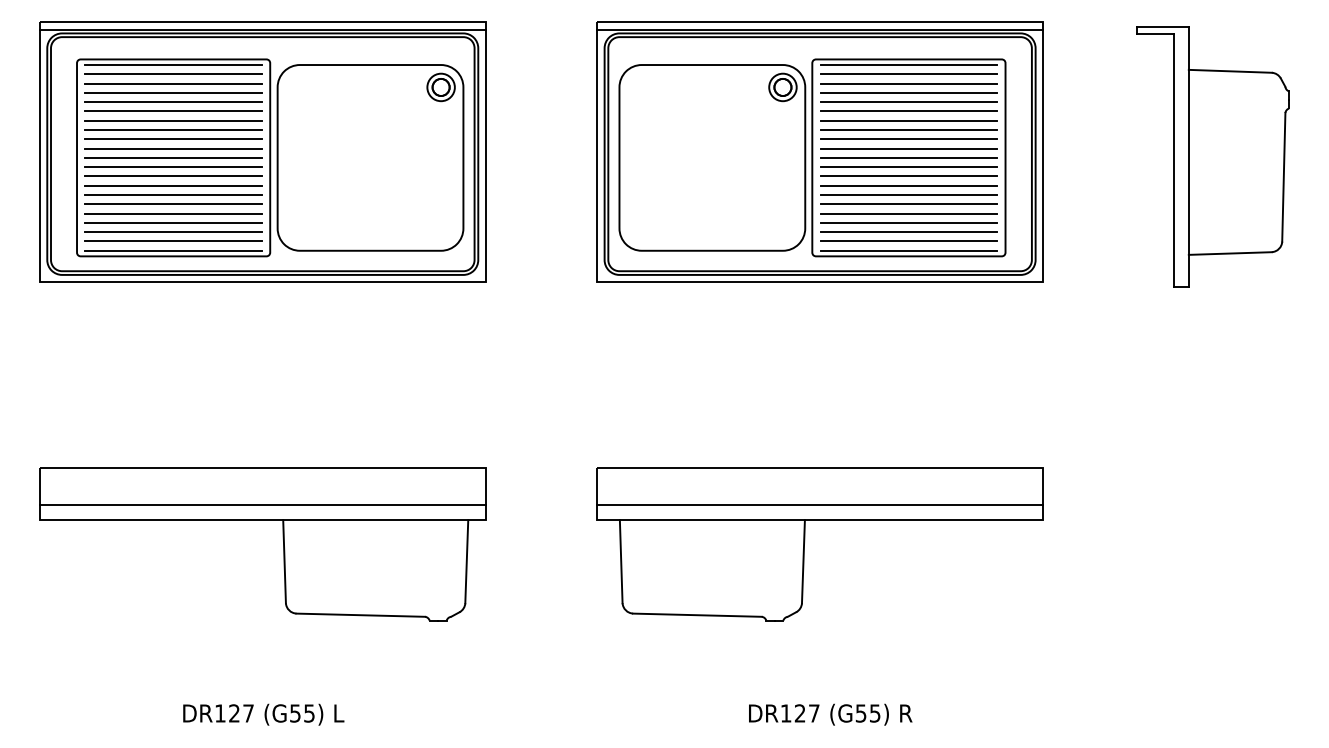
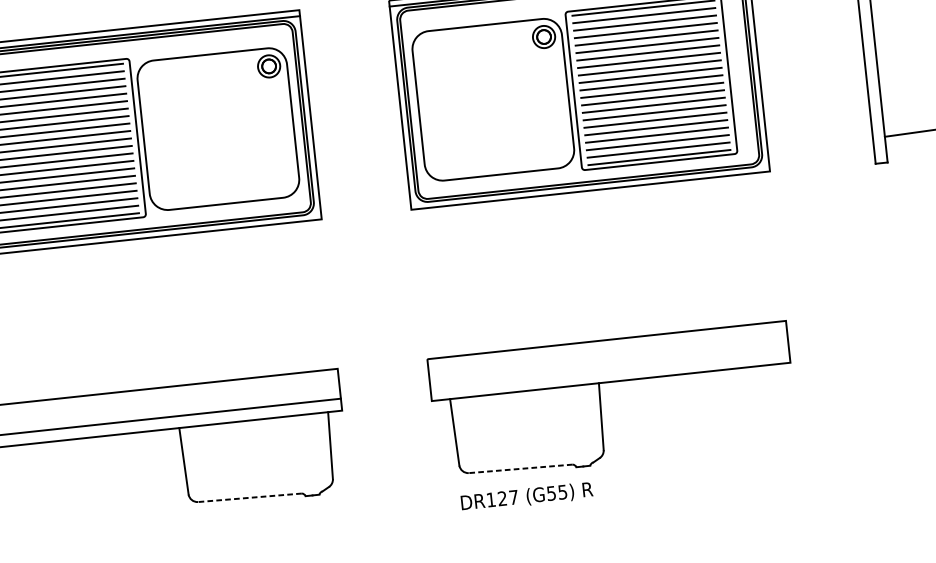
line: (820, 505) -> (610, 370), removed
line: (360, 615) -> (249, 498), solid -> dashed
line: (696, 615) -> (519, 469), solid -> dashed
text: (830, 714) -> (526, 496), moved

